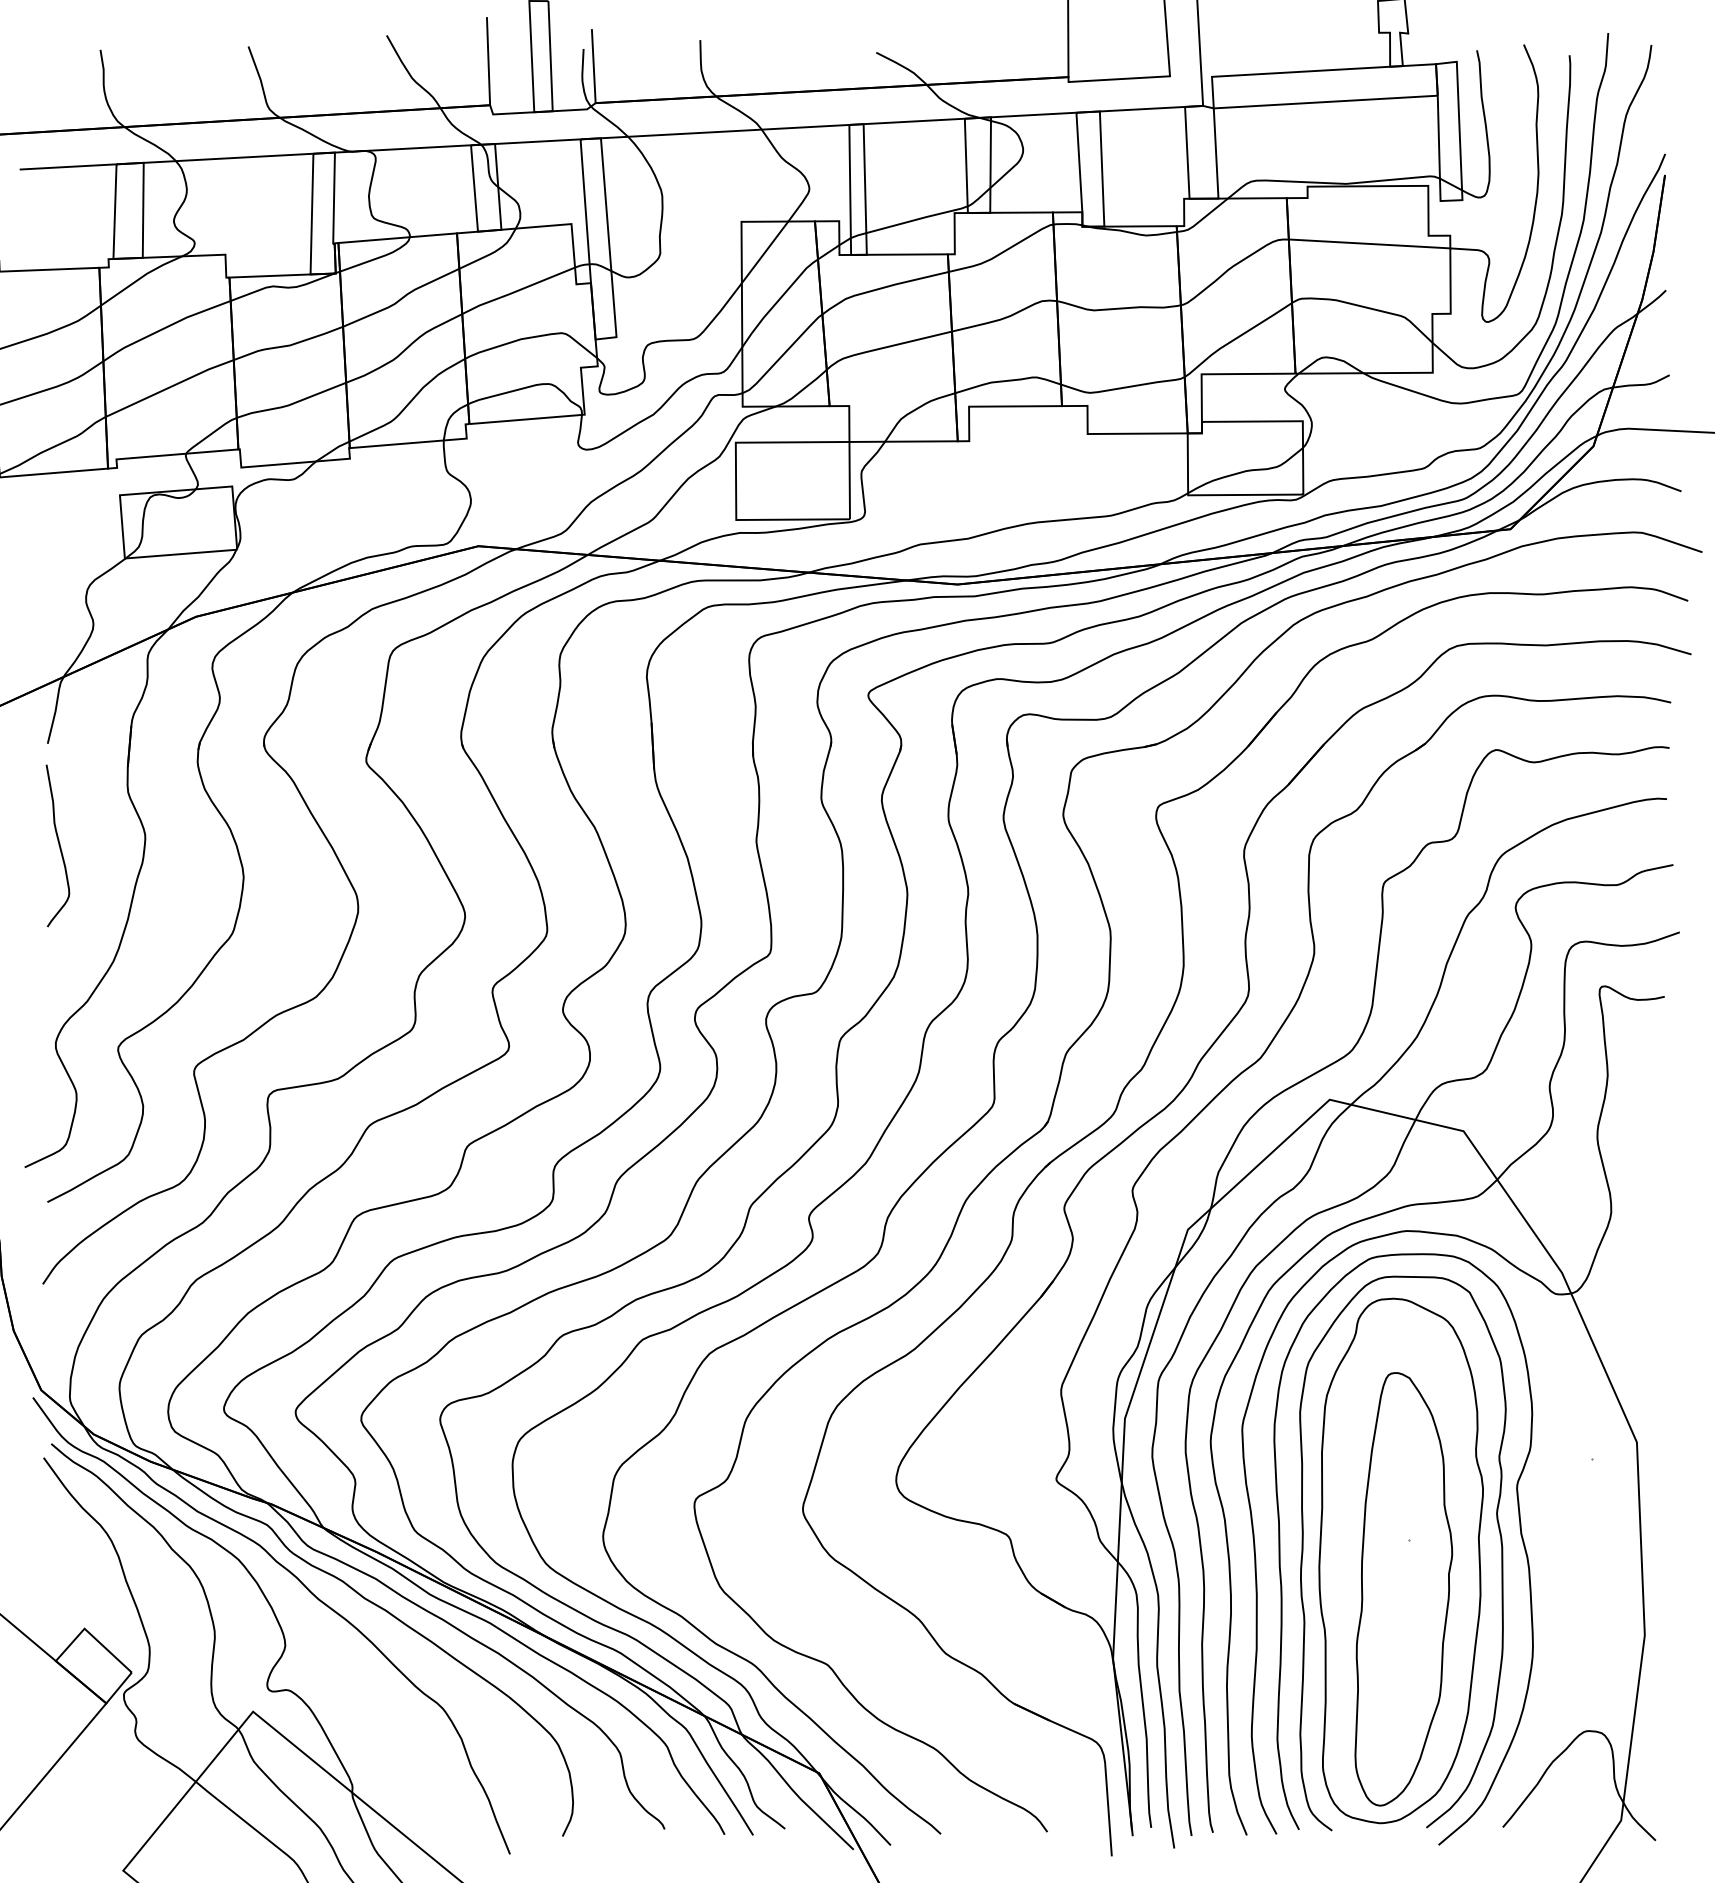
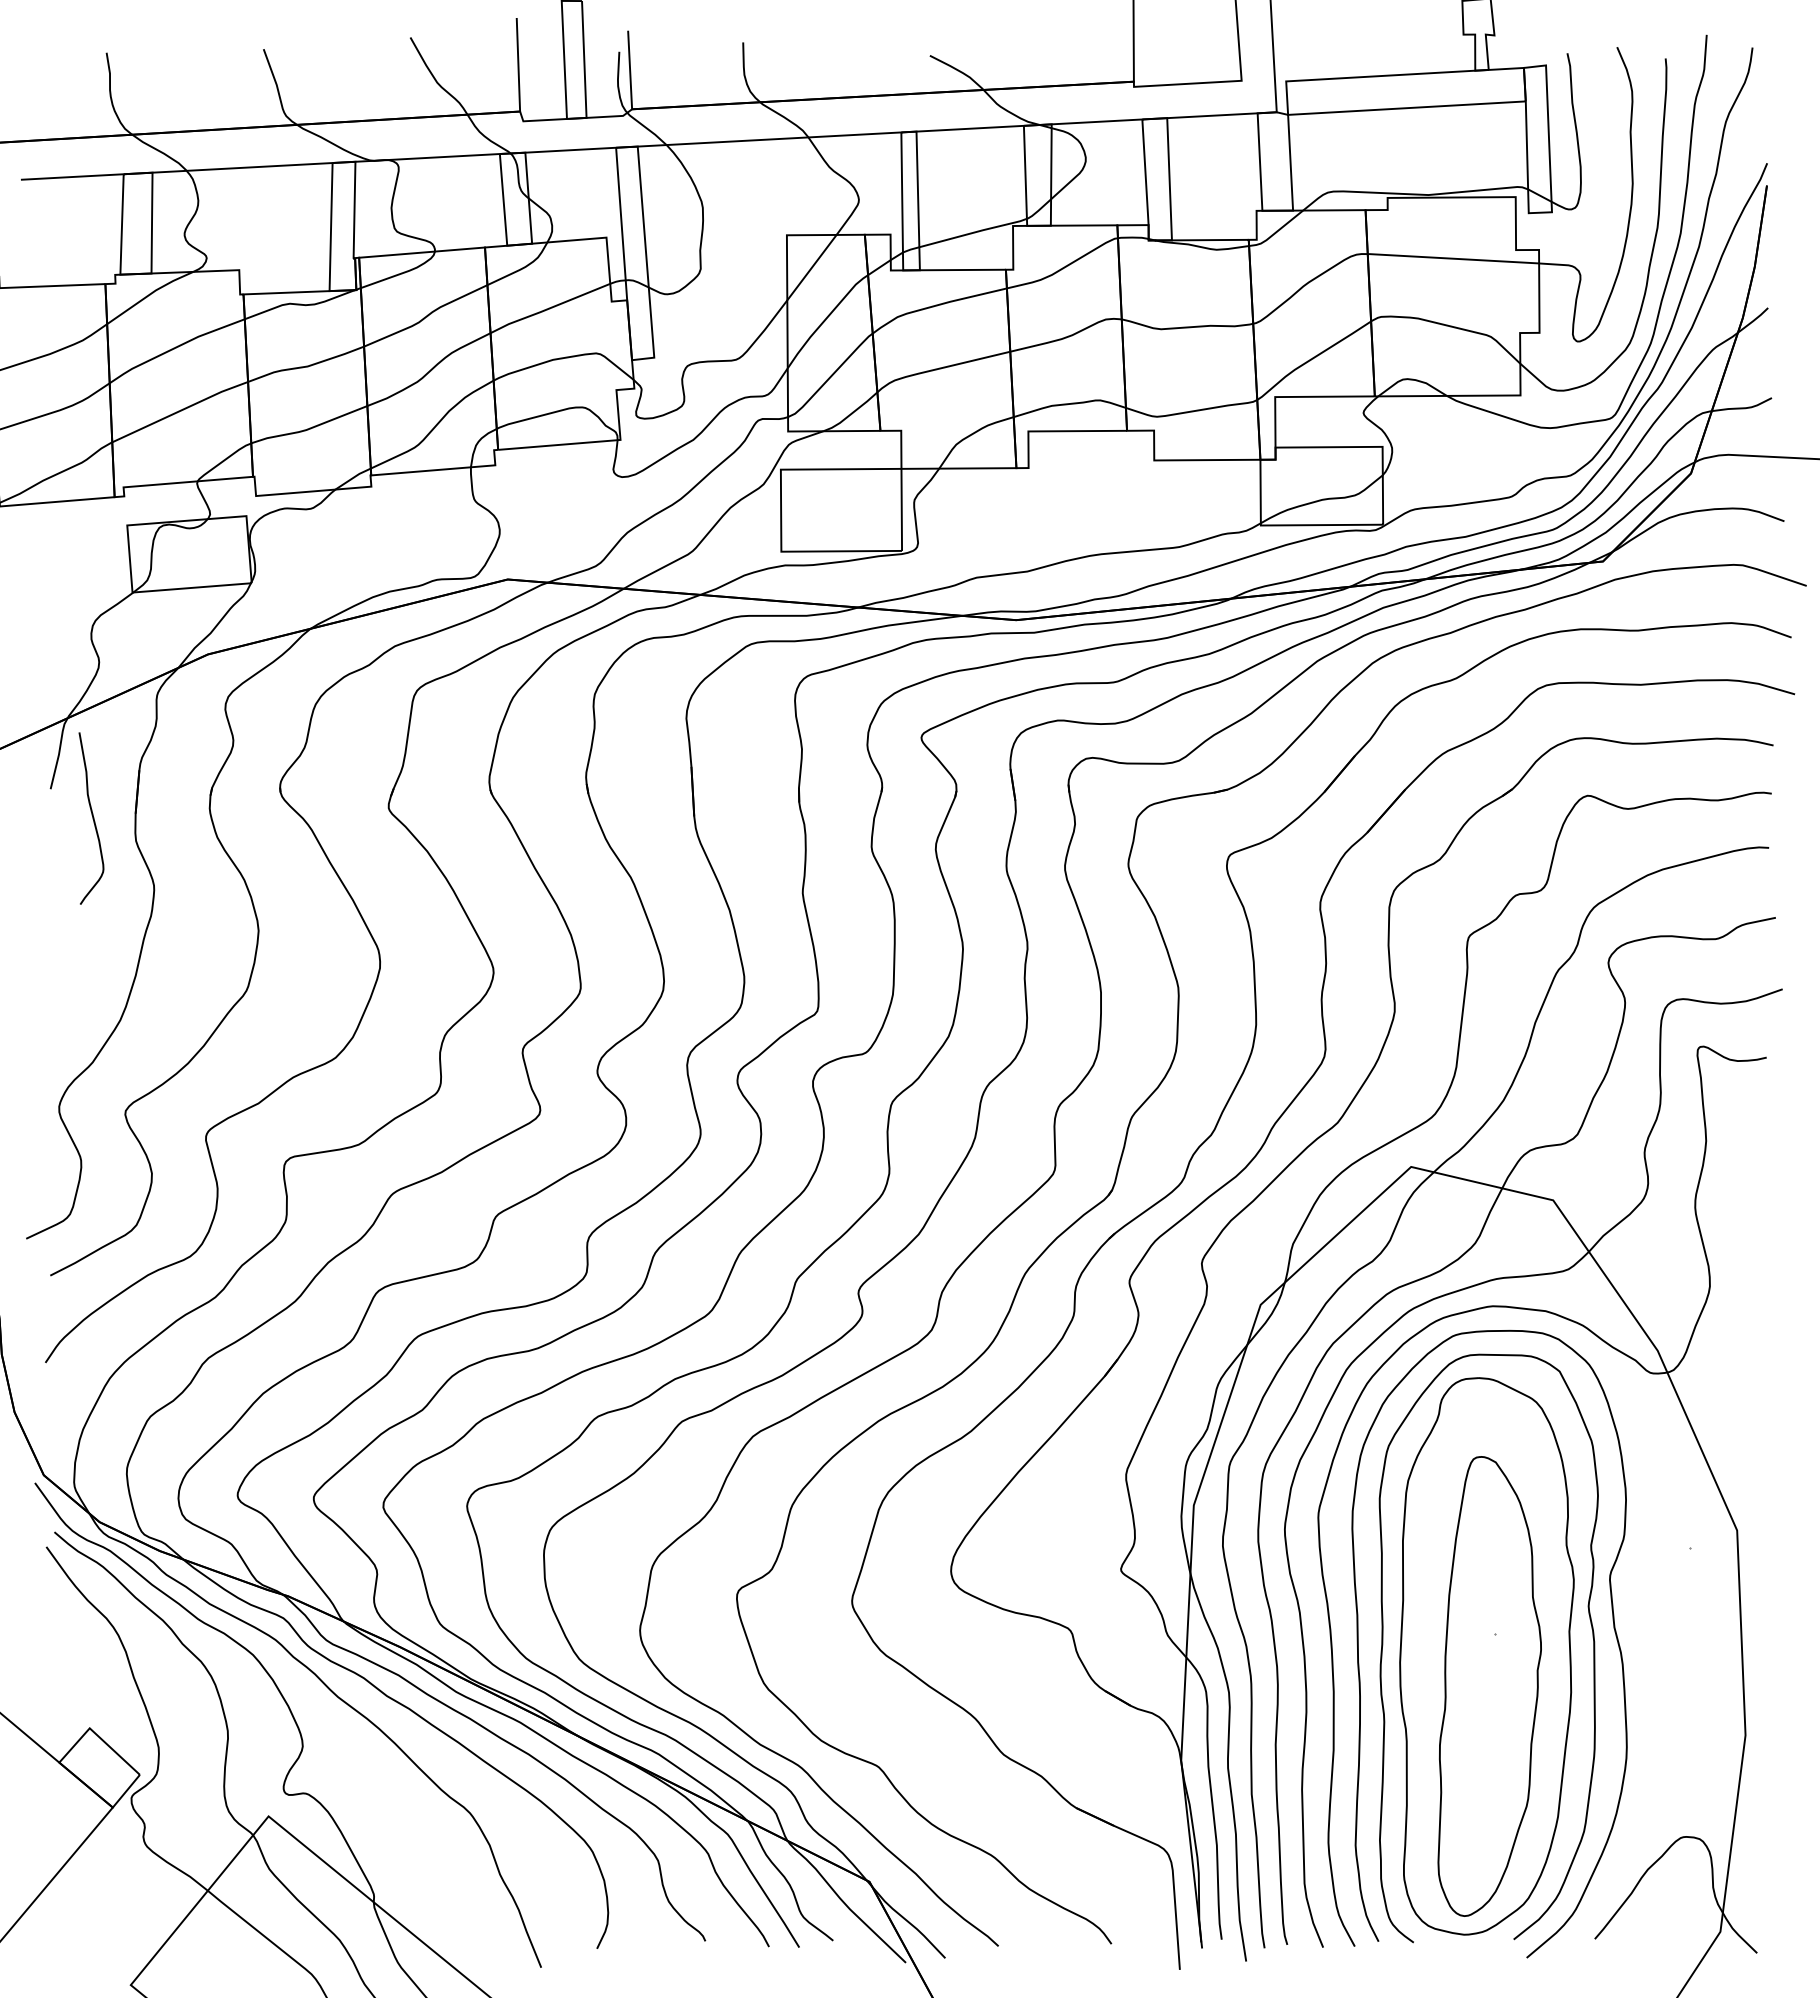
curve: (58, 845) -> (92, 818), moved

